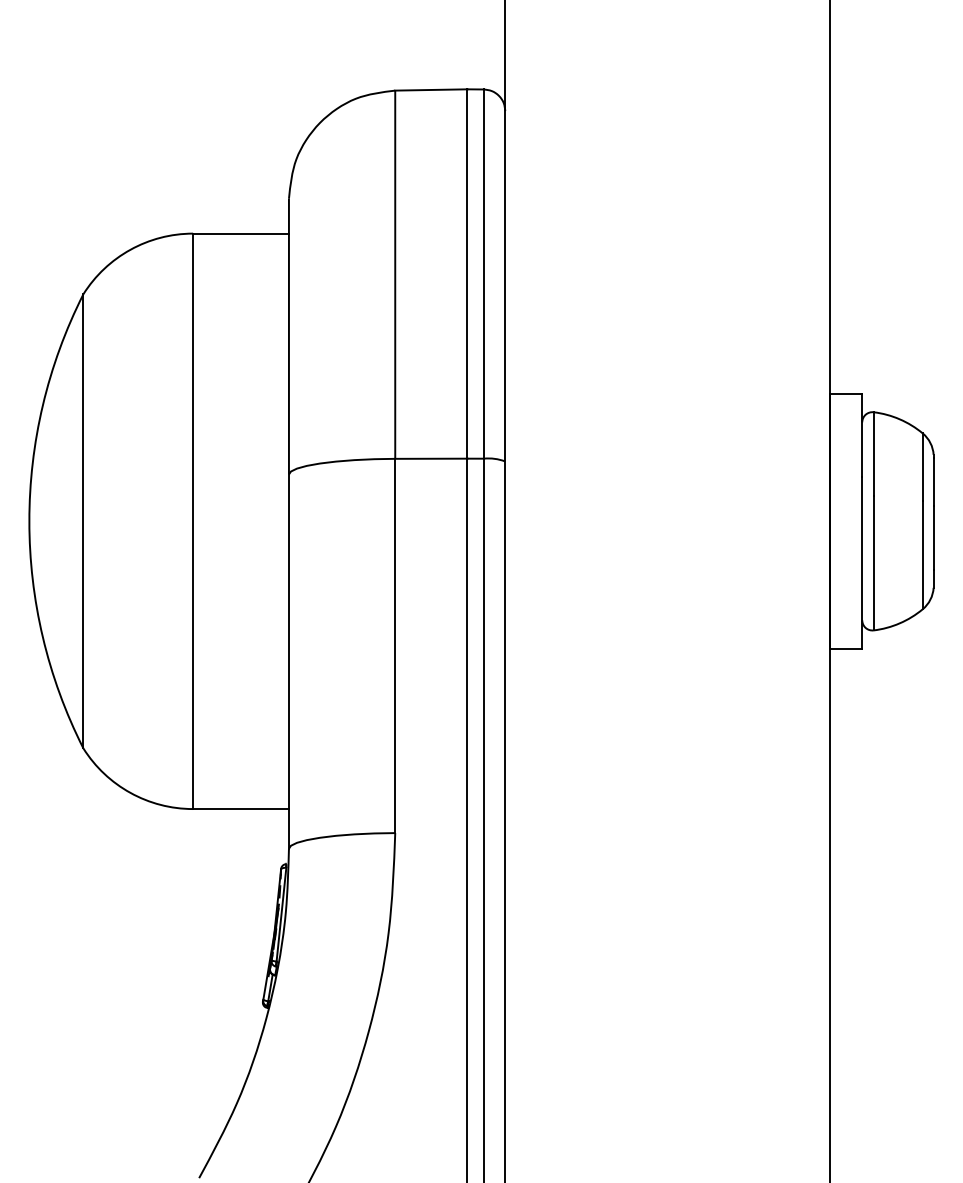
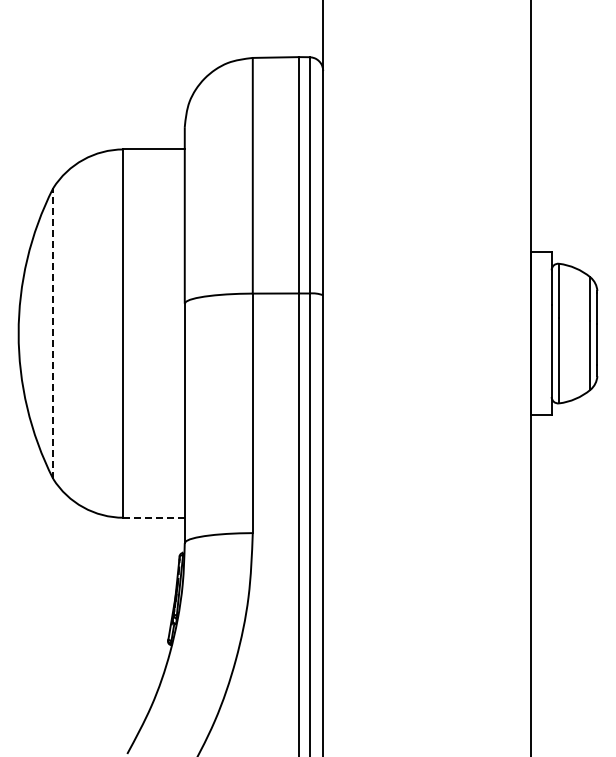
line: (83, 521) -> (53, 333), solid -> dashed
line: (241, 808) -> (154, 517), solid -> dashed

